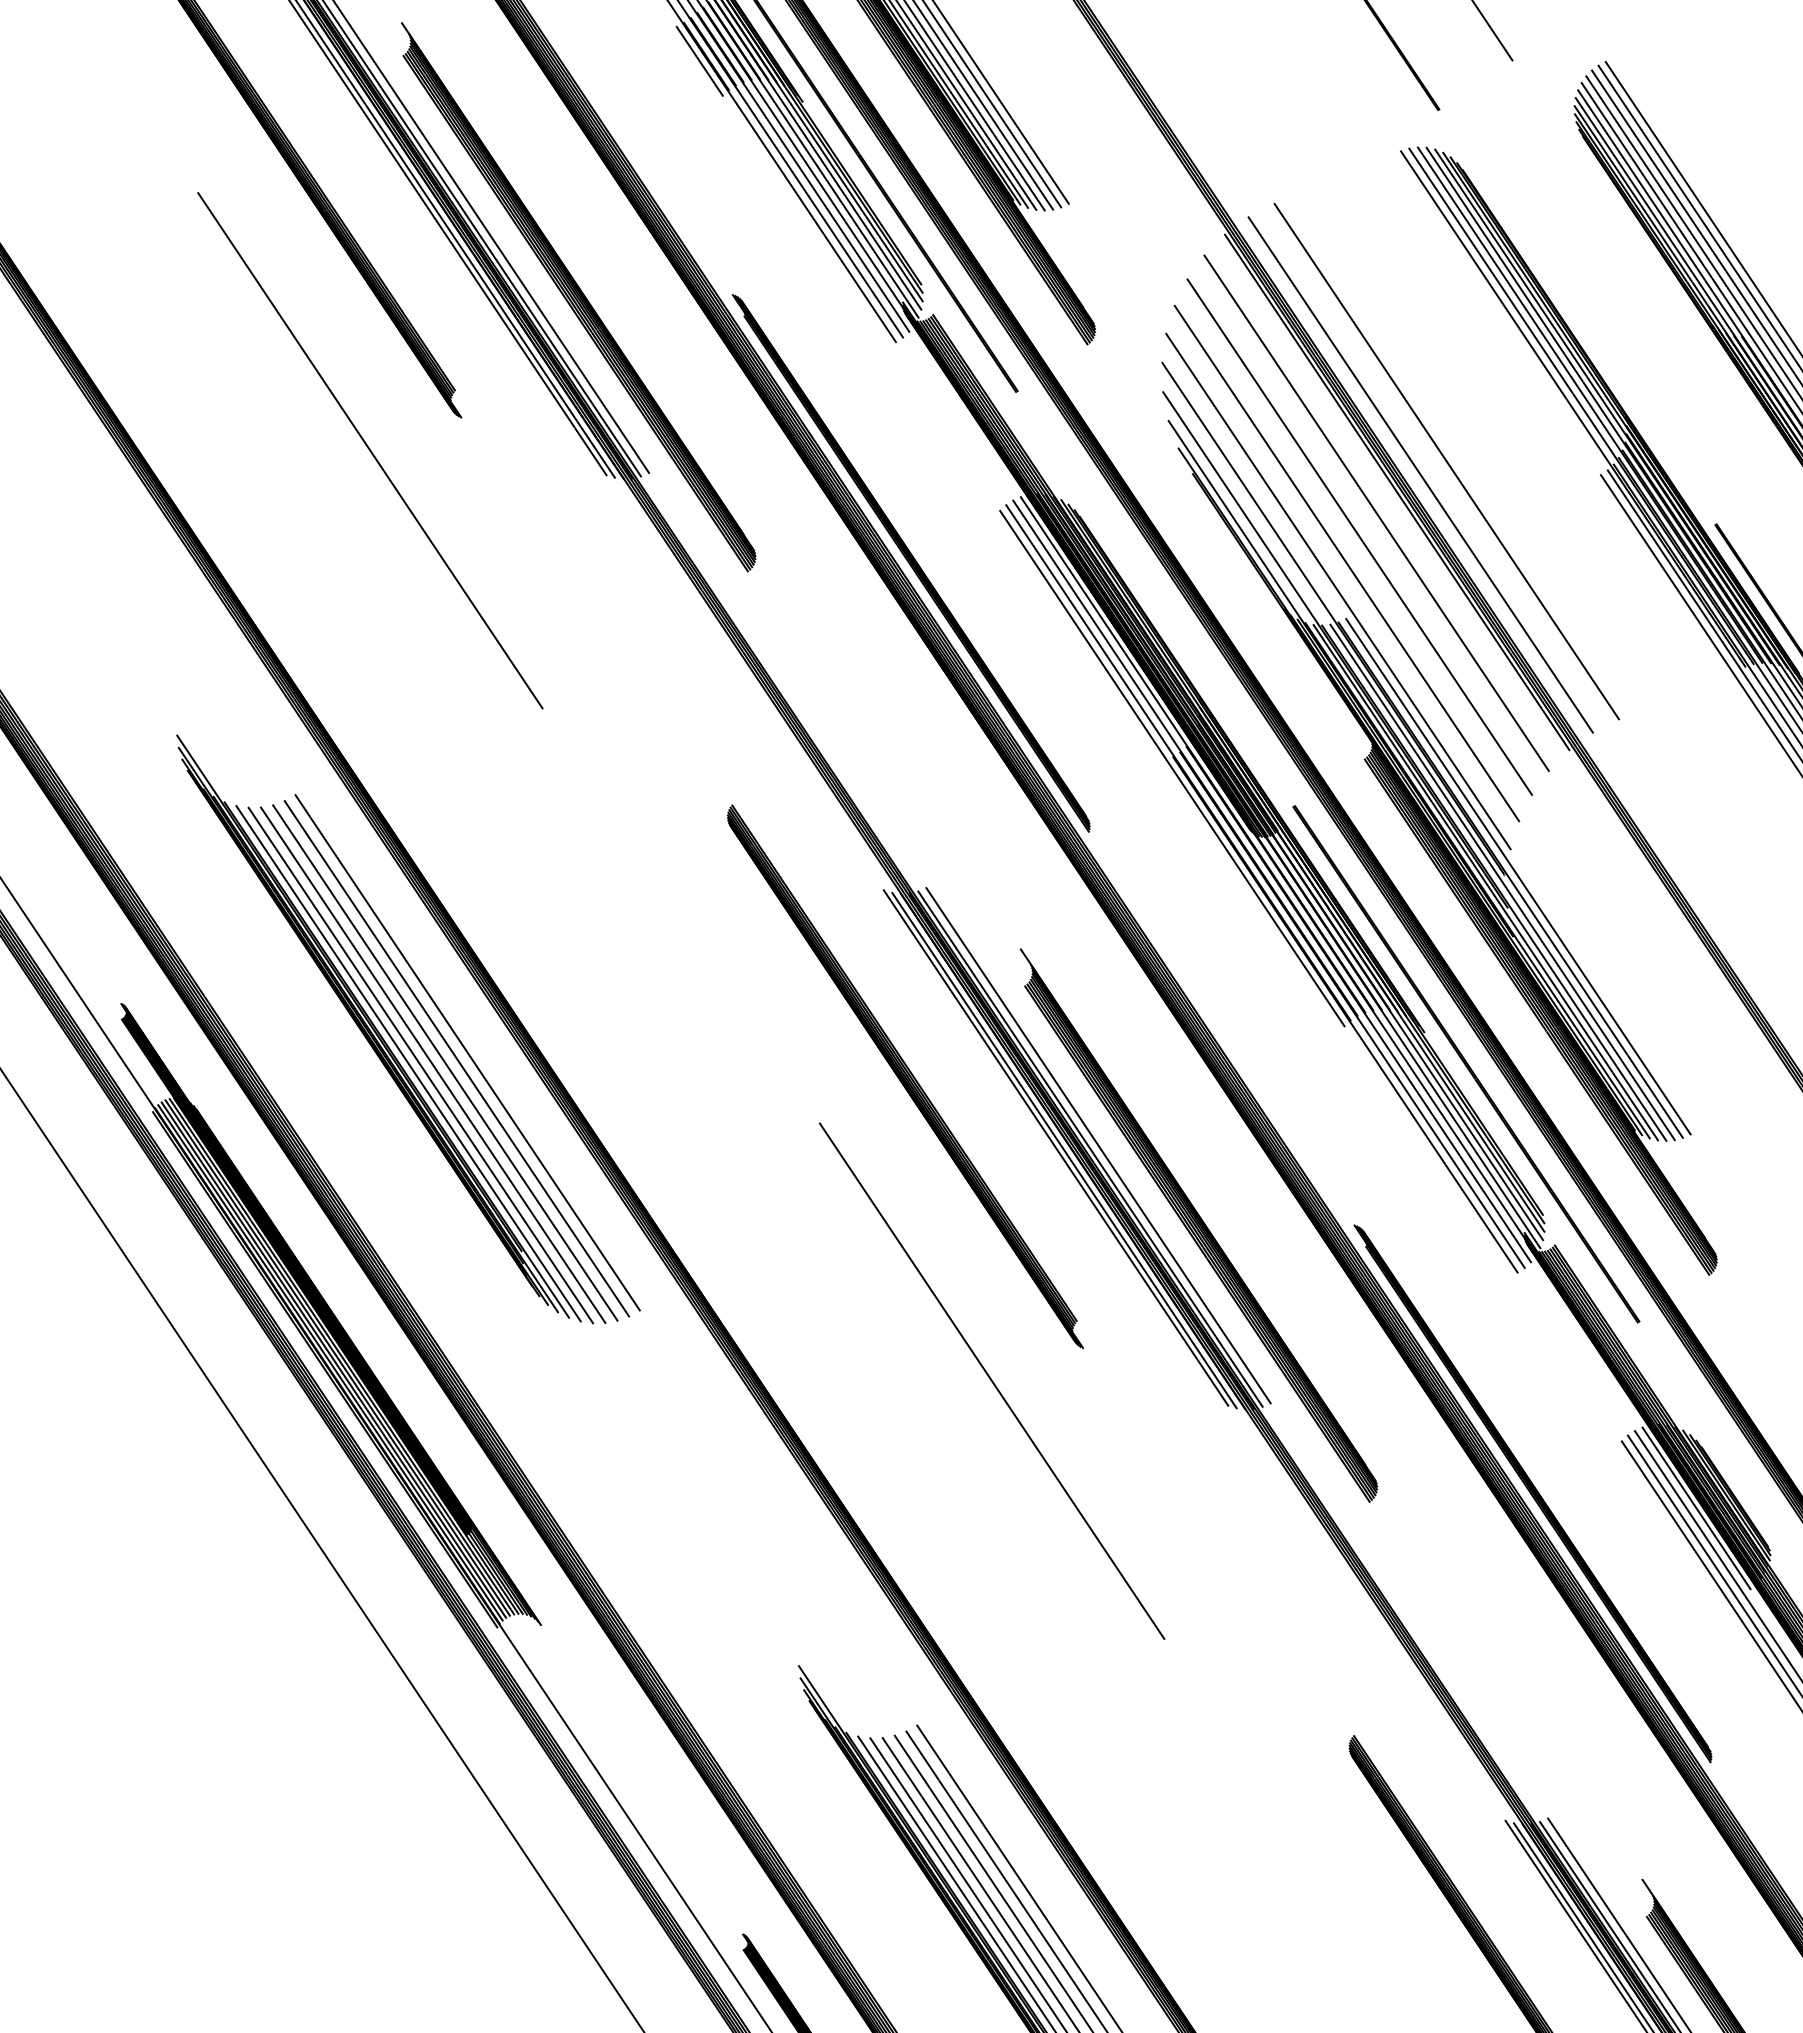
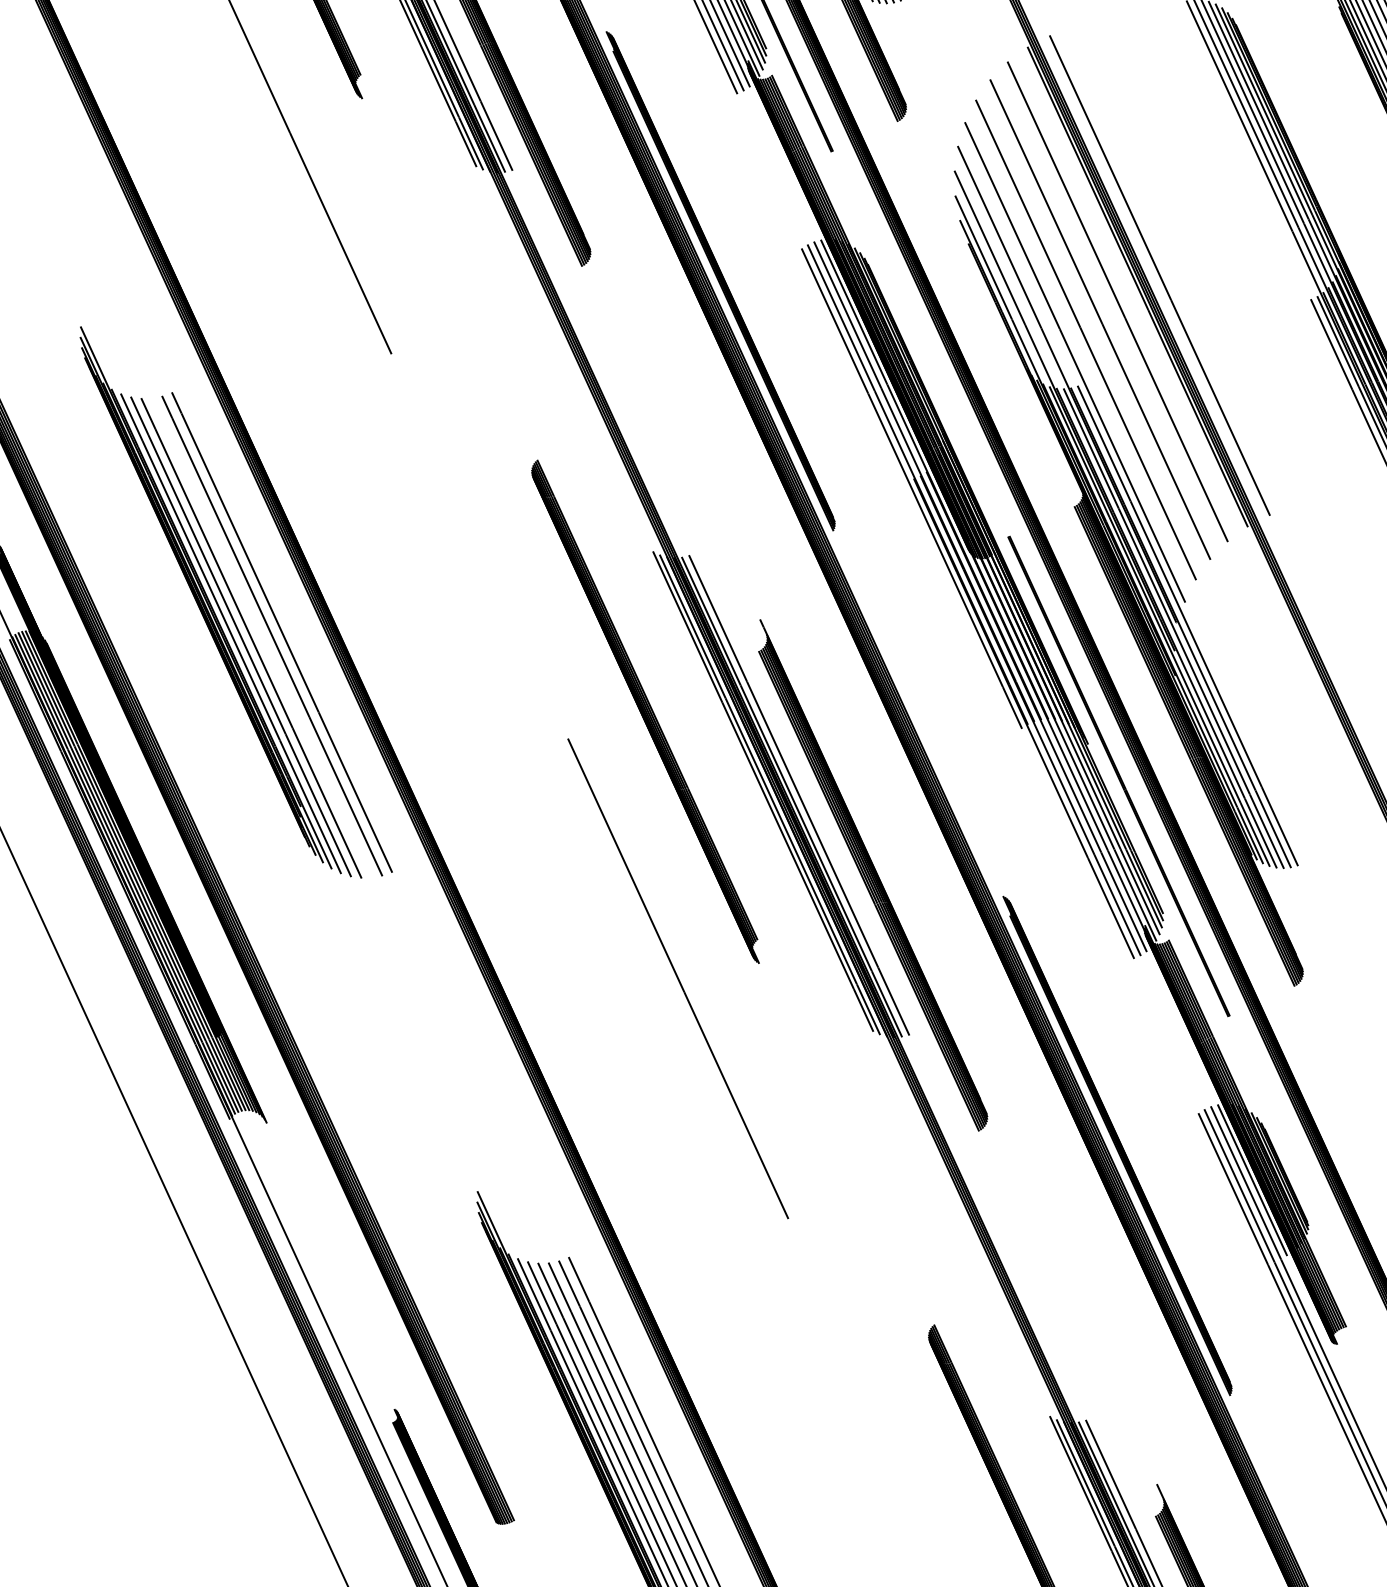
line: (1446, 461) -> (1183, 267), removed
line: (445, 1062) -> (262, 637), removed

